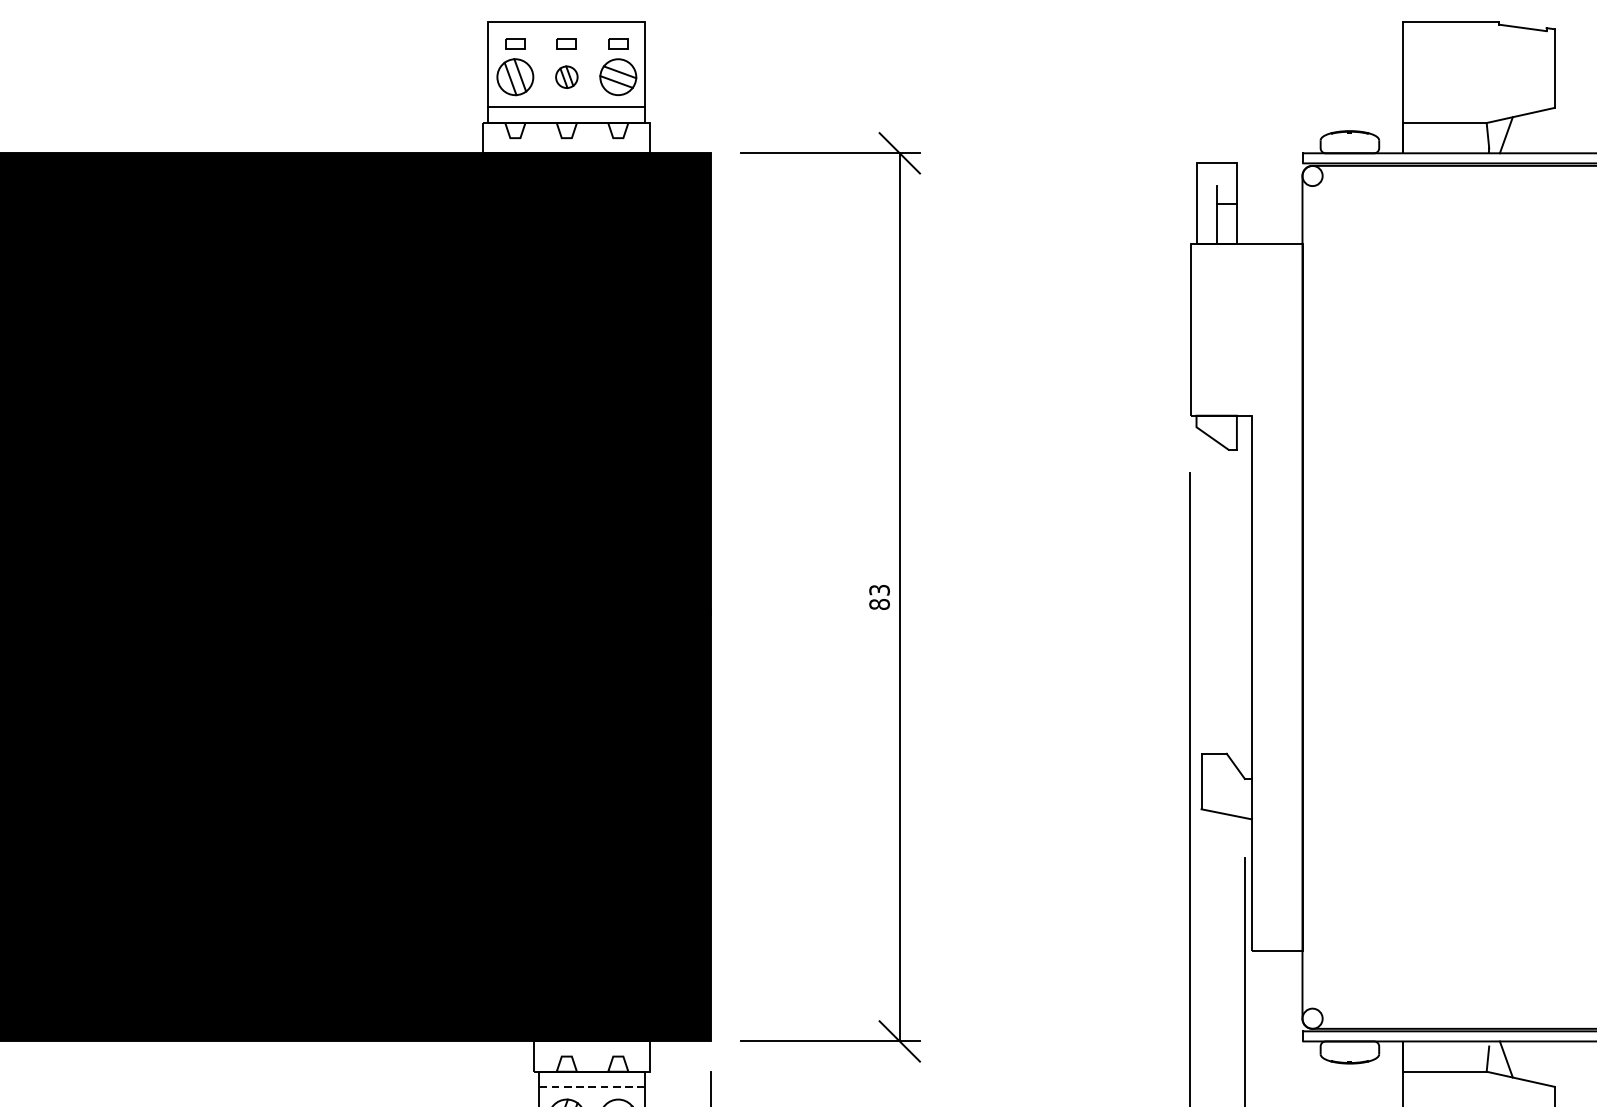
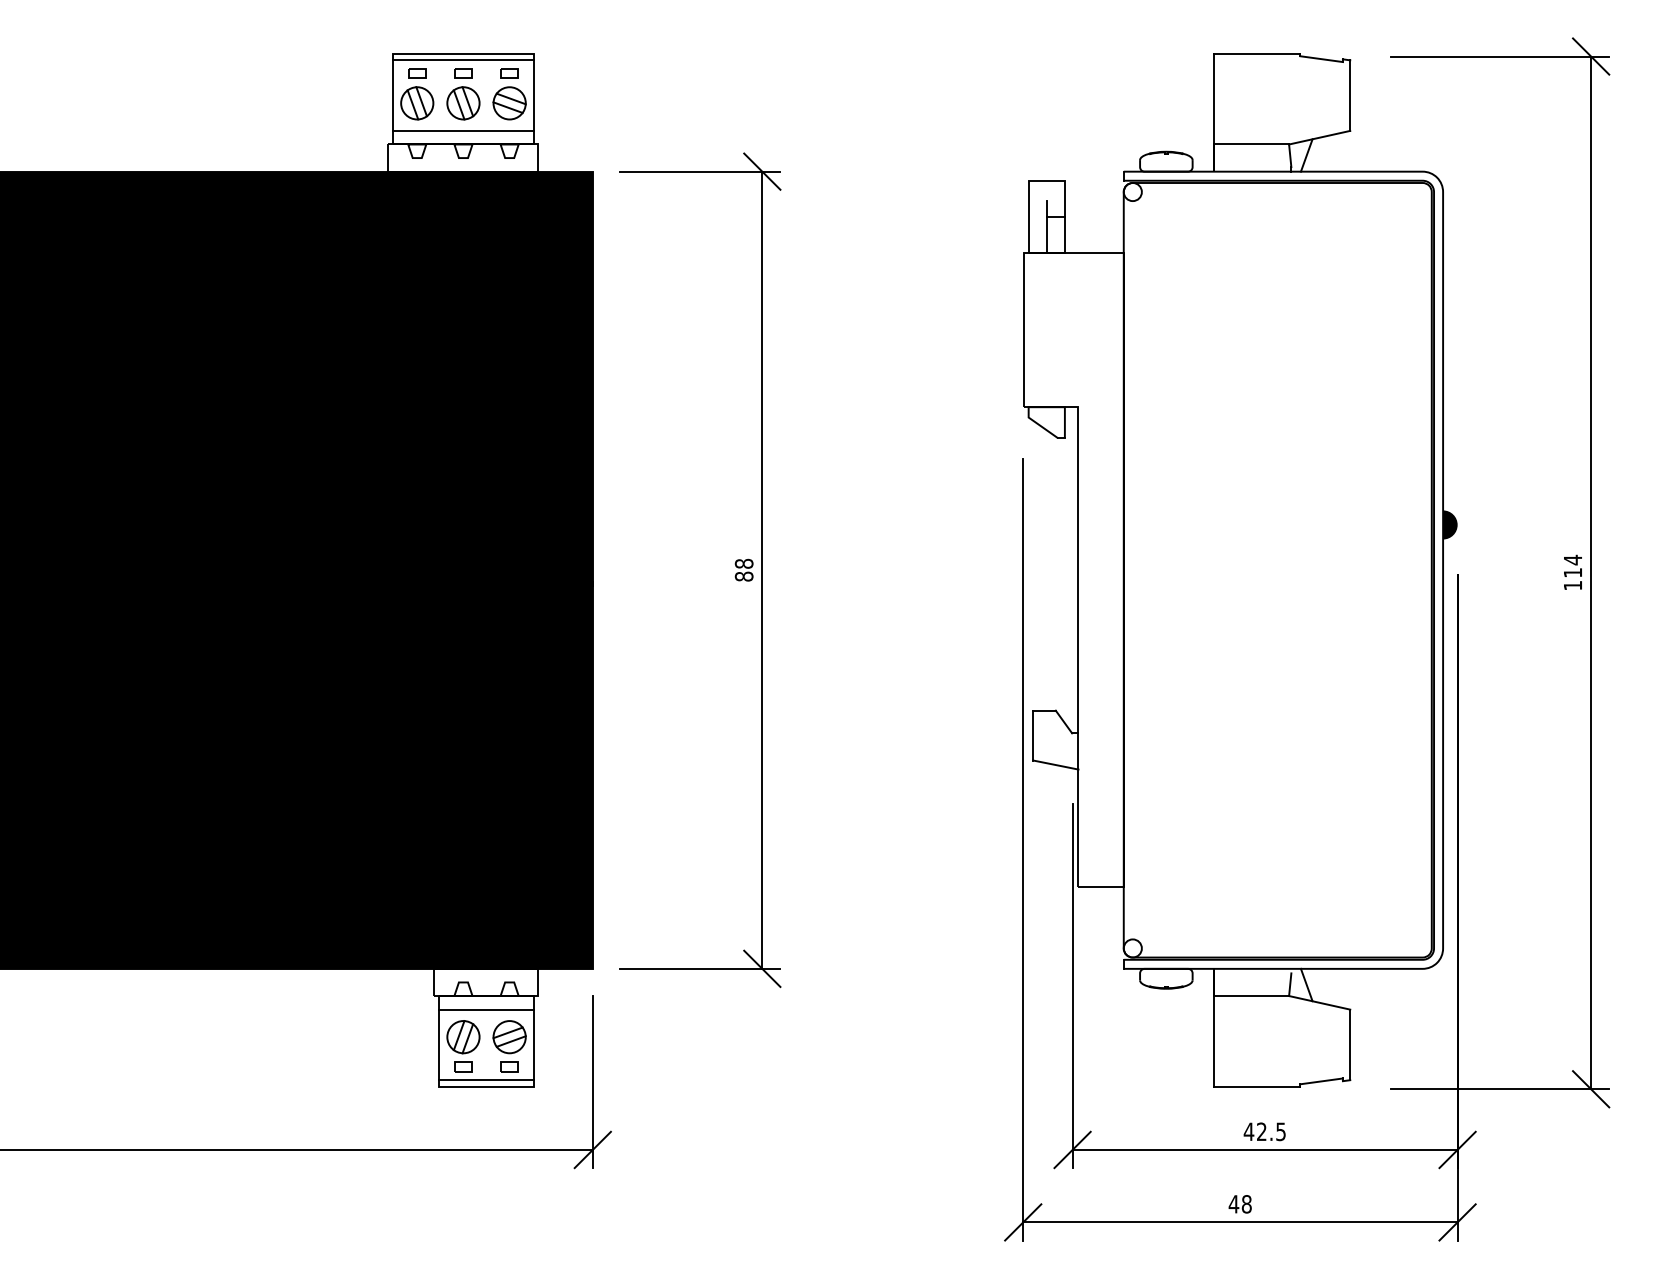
line: (565, 29) -> (462, 60), added
part: (566, 77) -> (463, 103), size x1.67
text: (879, 589) -> (744, 563), 83 -> 88
line: (592, 1086) -> (486, 1009), dashed -> solid

